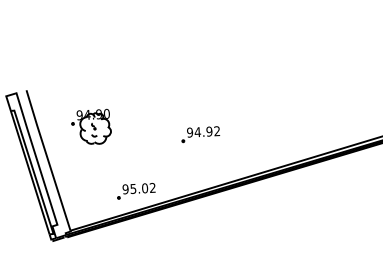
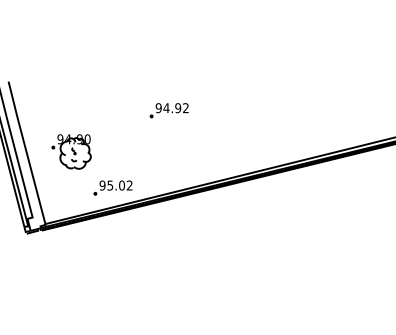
part: (91, 126) -> (71, 151), moved
part: (199, 134) -> (168, 110), moved

